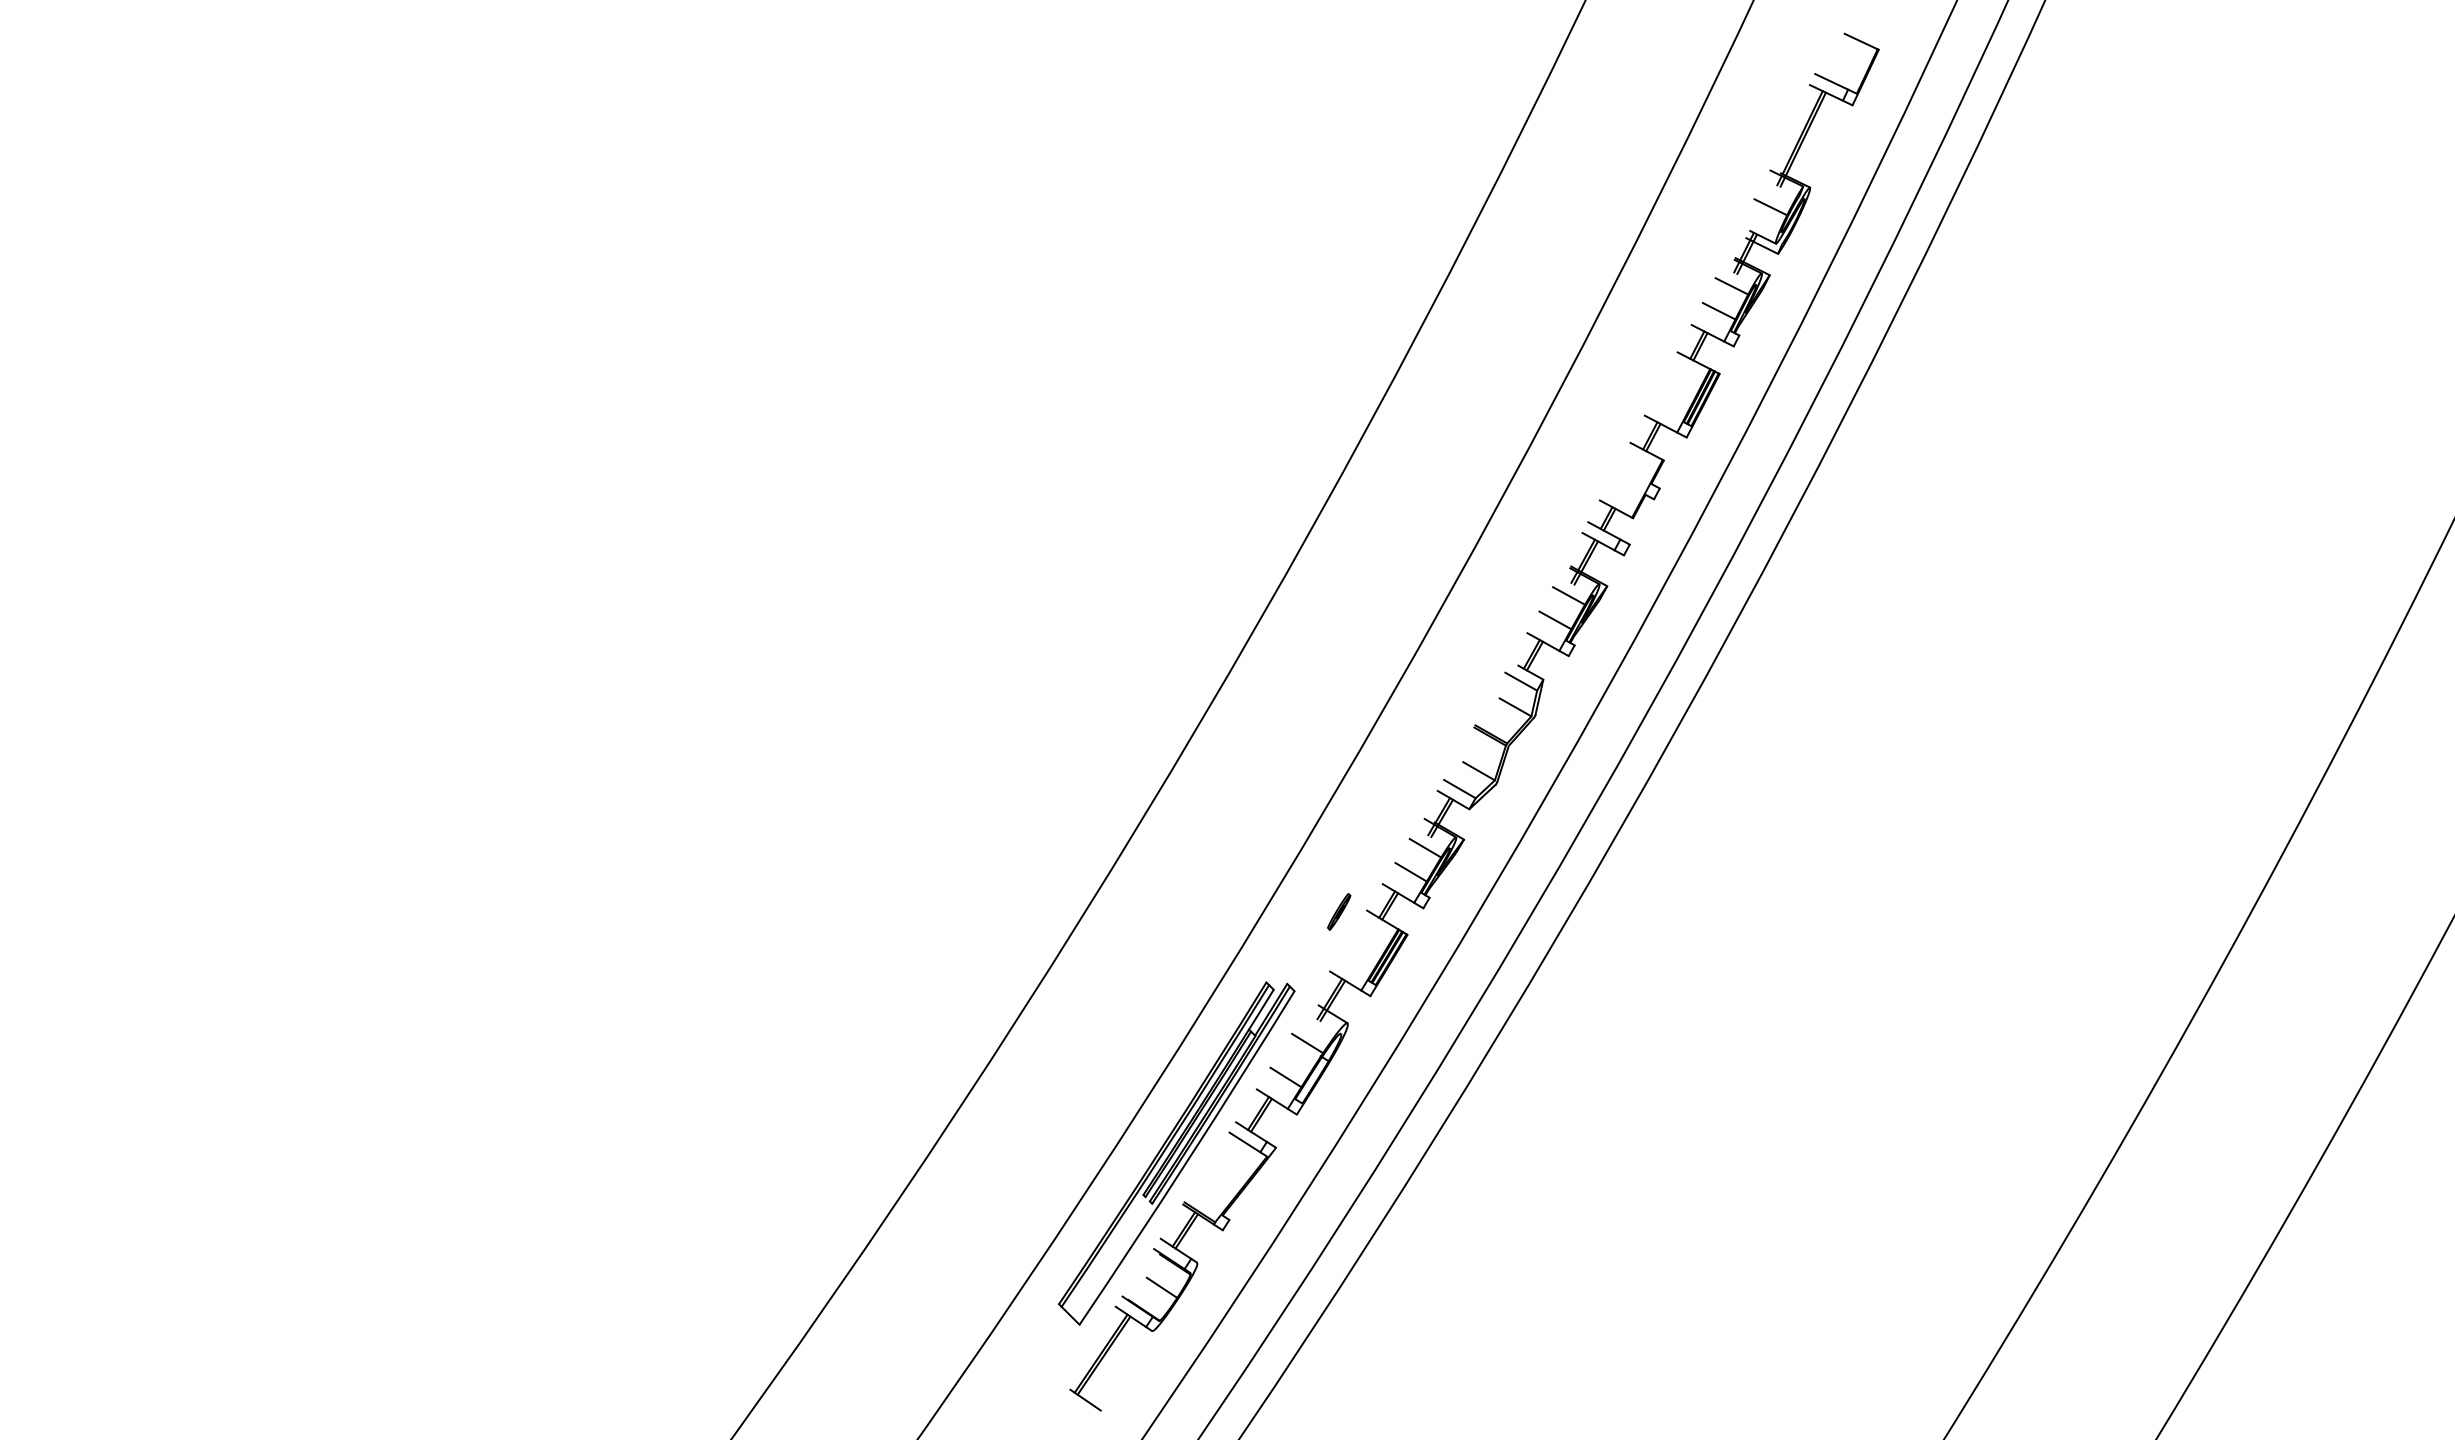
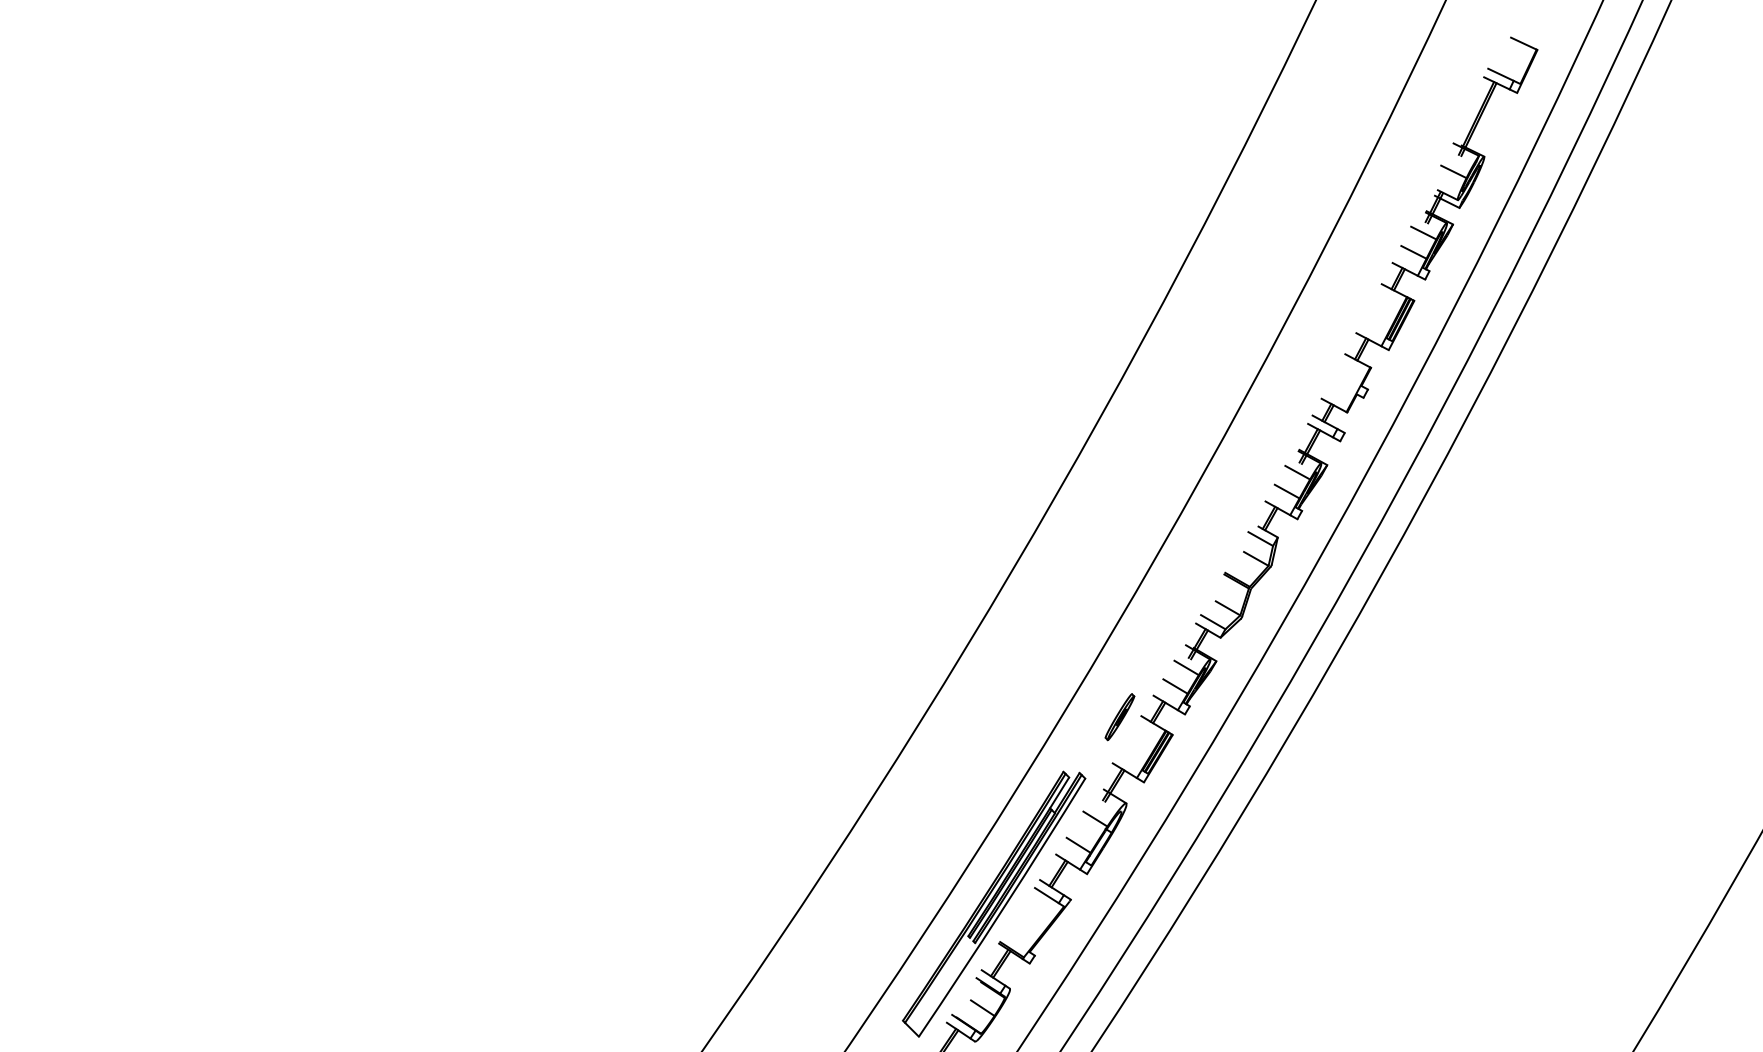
part: (1338, 911) -> (1119, 716), size x1.67

